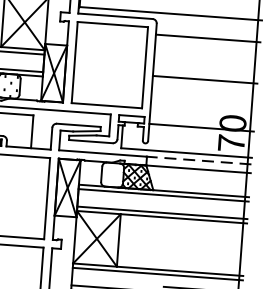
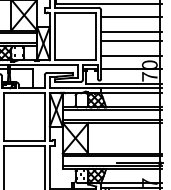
line: (205, 65) -> (131, 32), added
line: (202, 106) -> (131, 56), added
line: (198, 160) -> (131, 88), dashed -> solid

